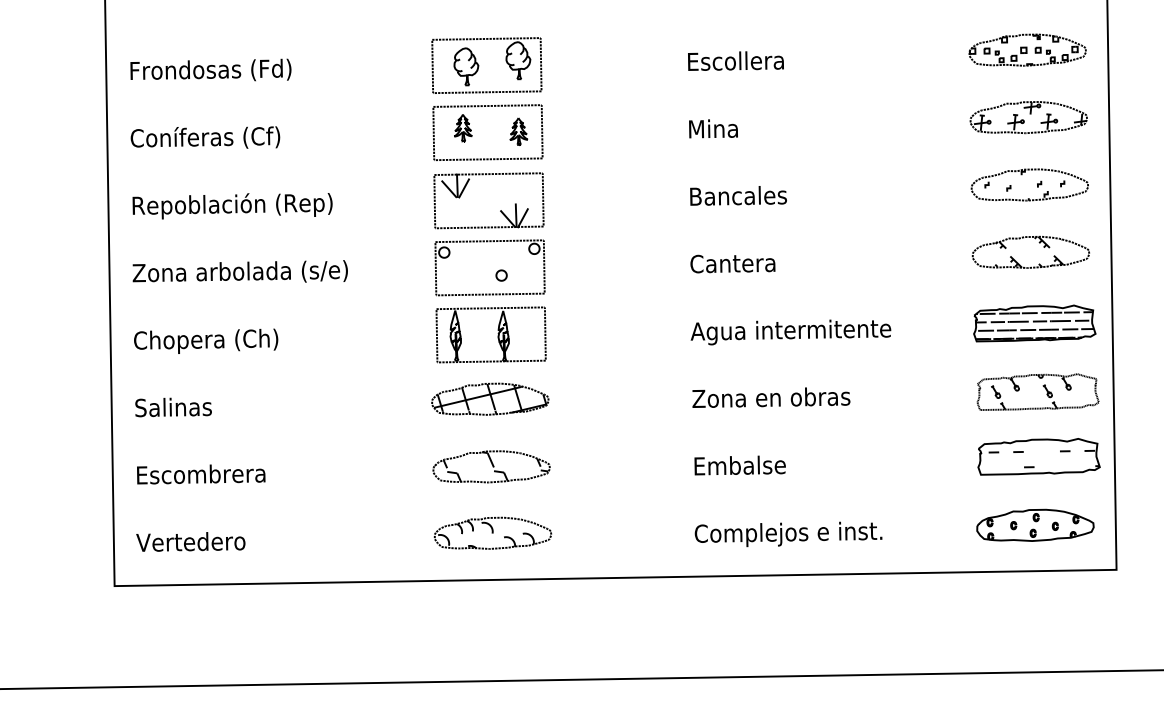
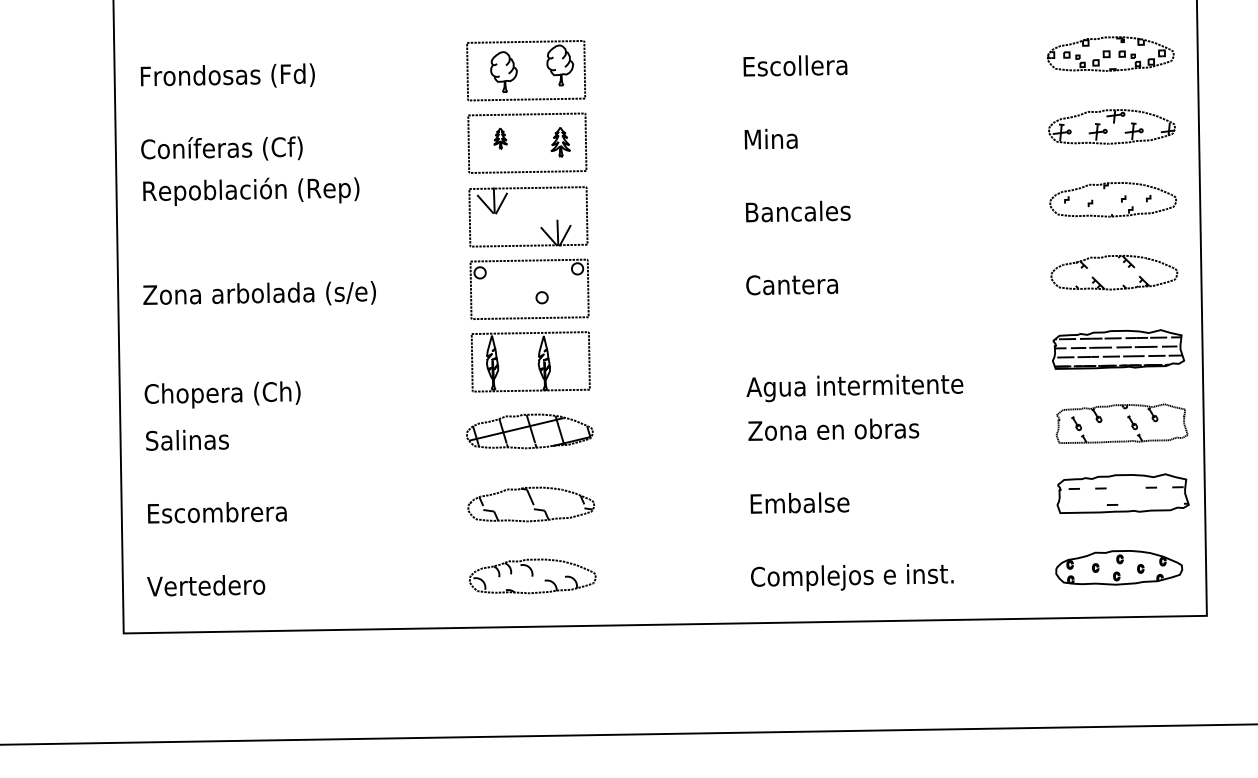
part: (463, 128) -> (500, 138), size x0.7
text: (232, 205) -> (251, 191), moved
text: (790, 332) -> (854, 388), moved
text: (205, 341) -> (222, 394), moved

